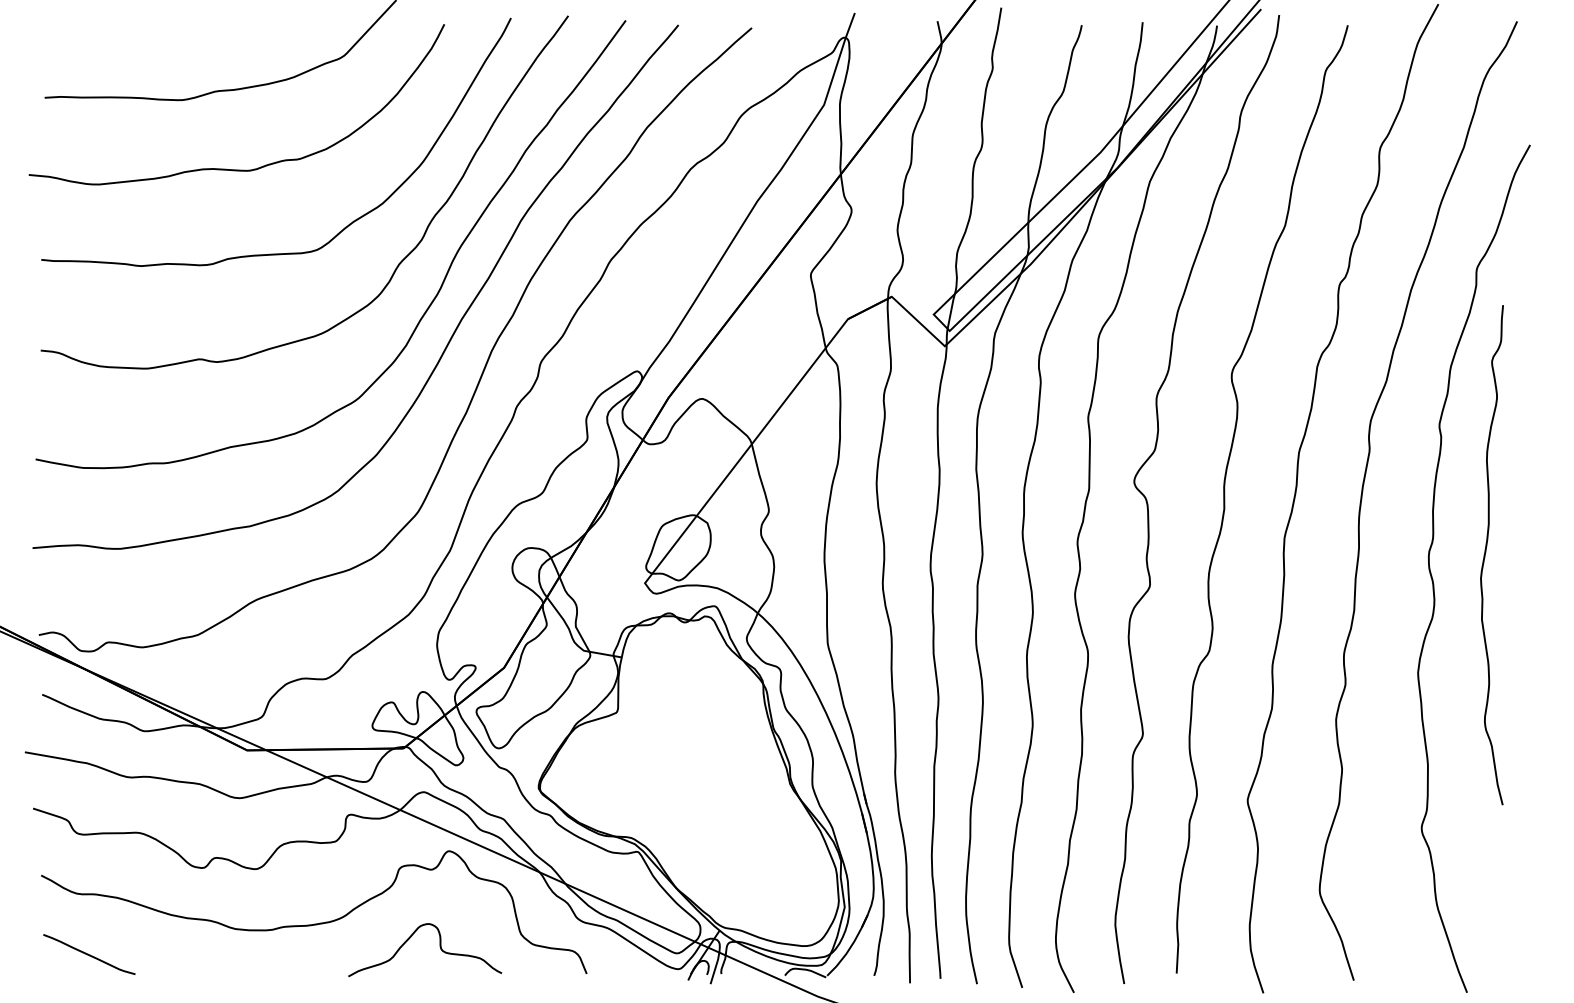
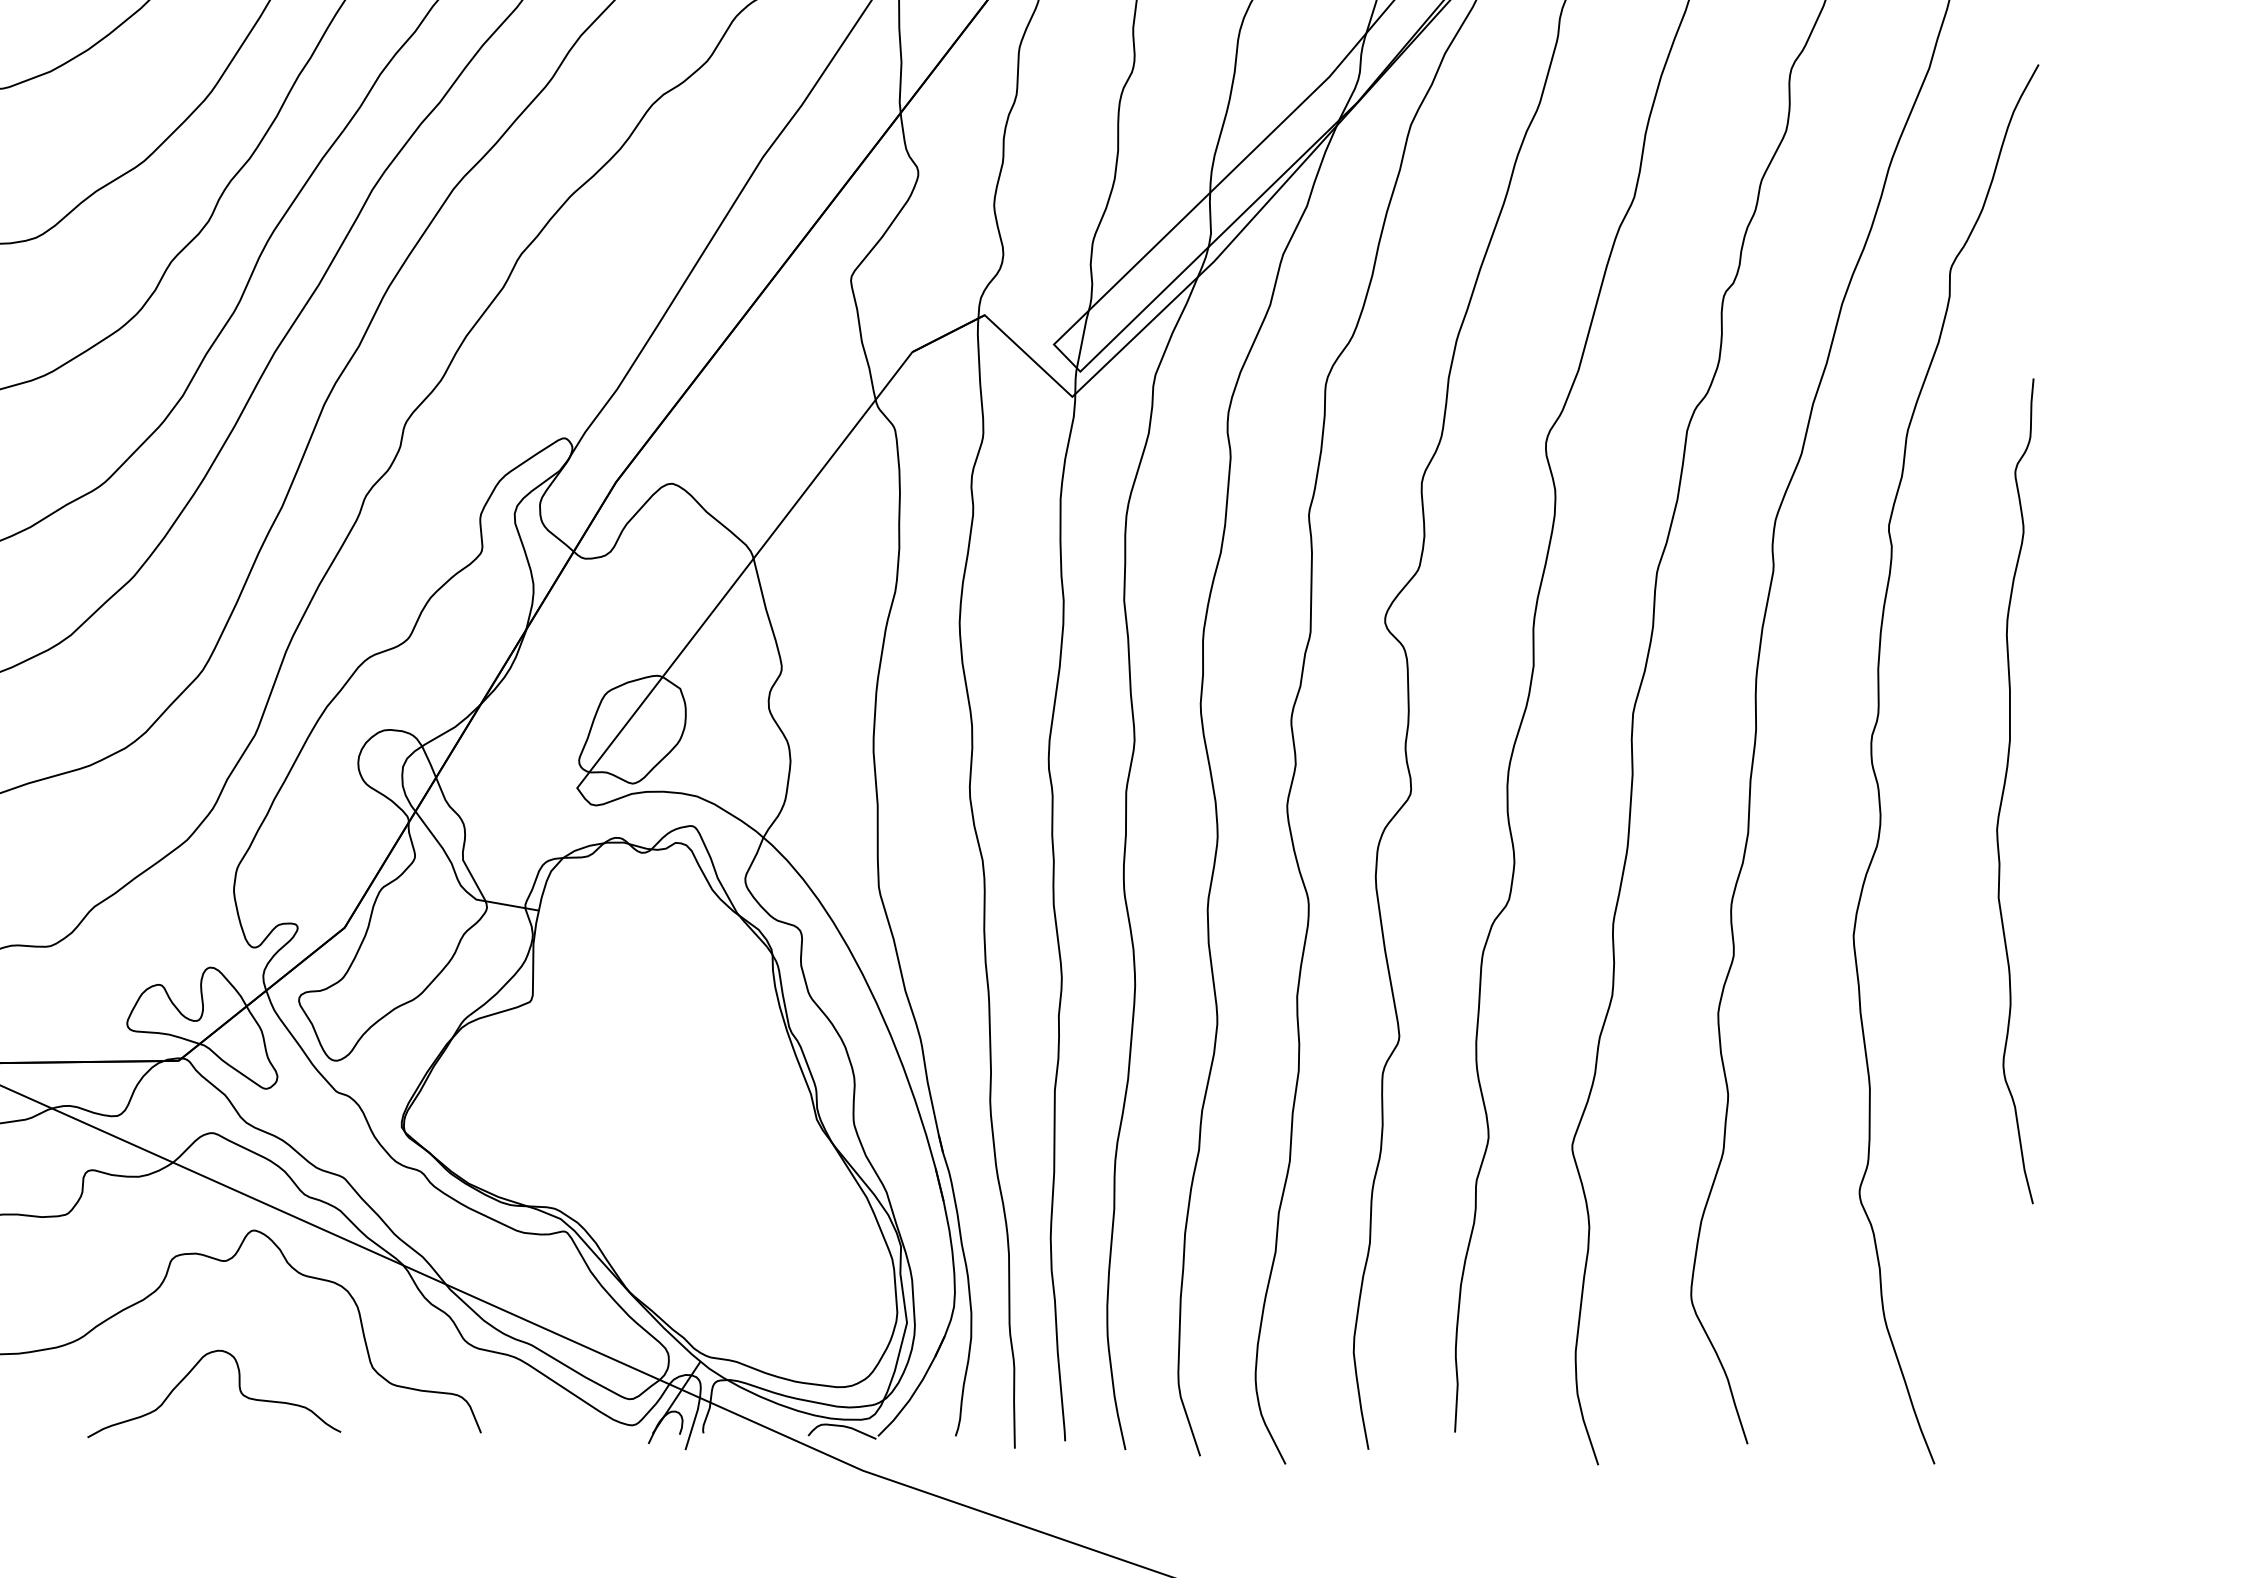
curve: (1486, 552) -> (2006, 786), moved

